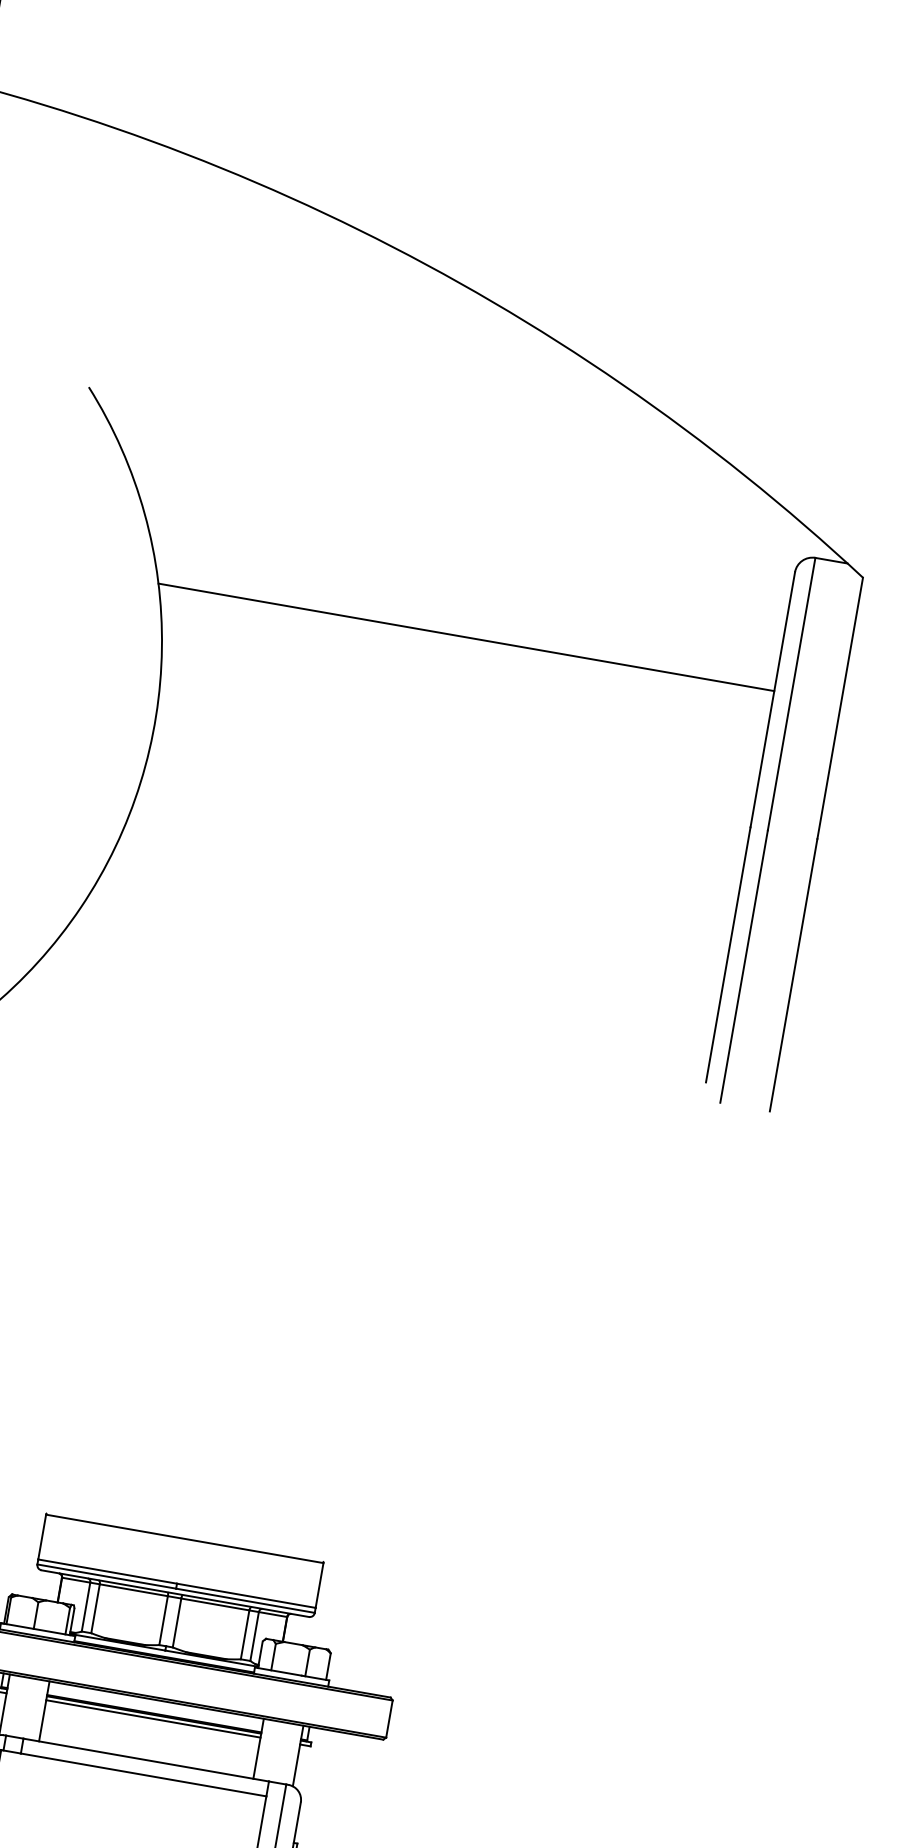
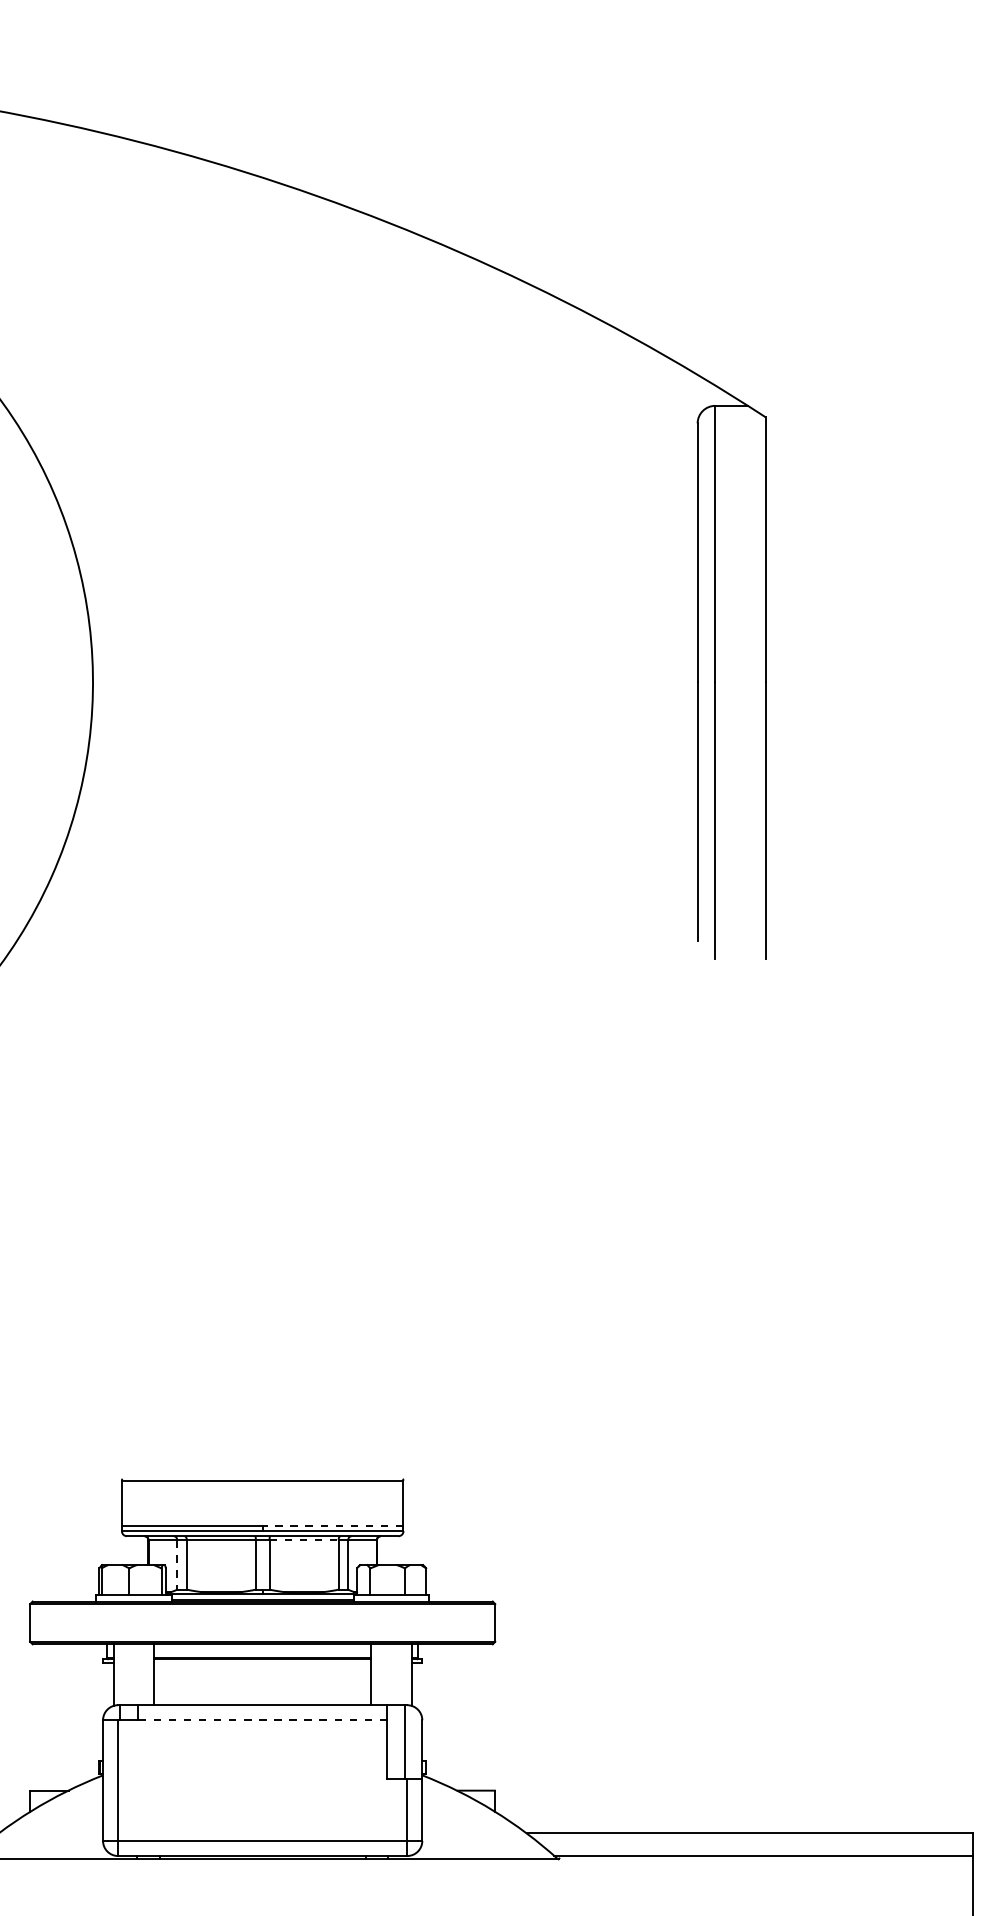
line: (465, 637) -> (384, 544), removed
line: (245, 1596) -> (332, 1526), solid -> dashed
line: (215, 1605) -> (304, 1540), solid -> dashed
line: (86, 1606) -> (177, 1564), solid -> dashed
line: (153, 1718) -> (262, 1663), removed
line: (143, 1775) -> (262, 1720), solid -> dashed

